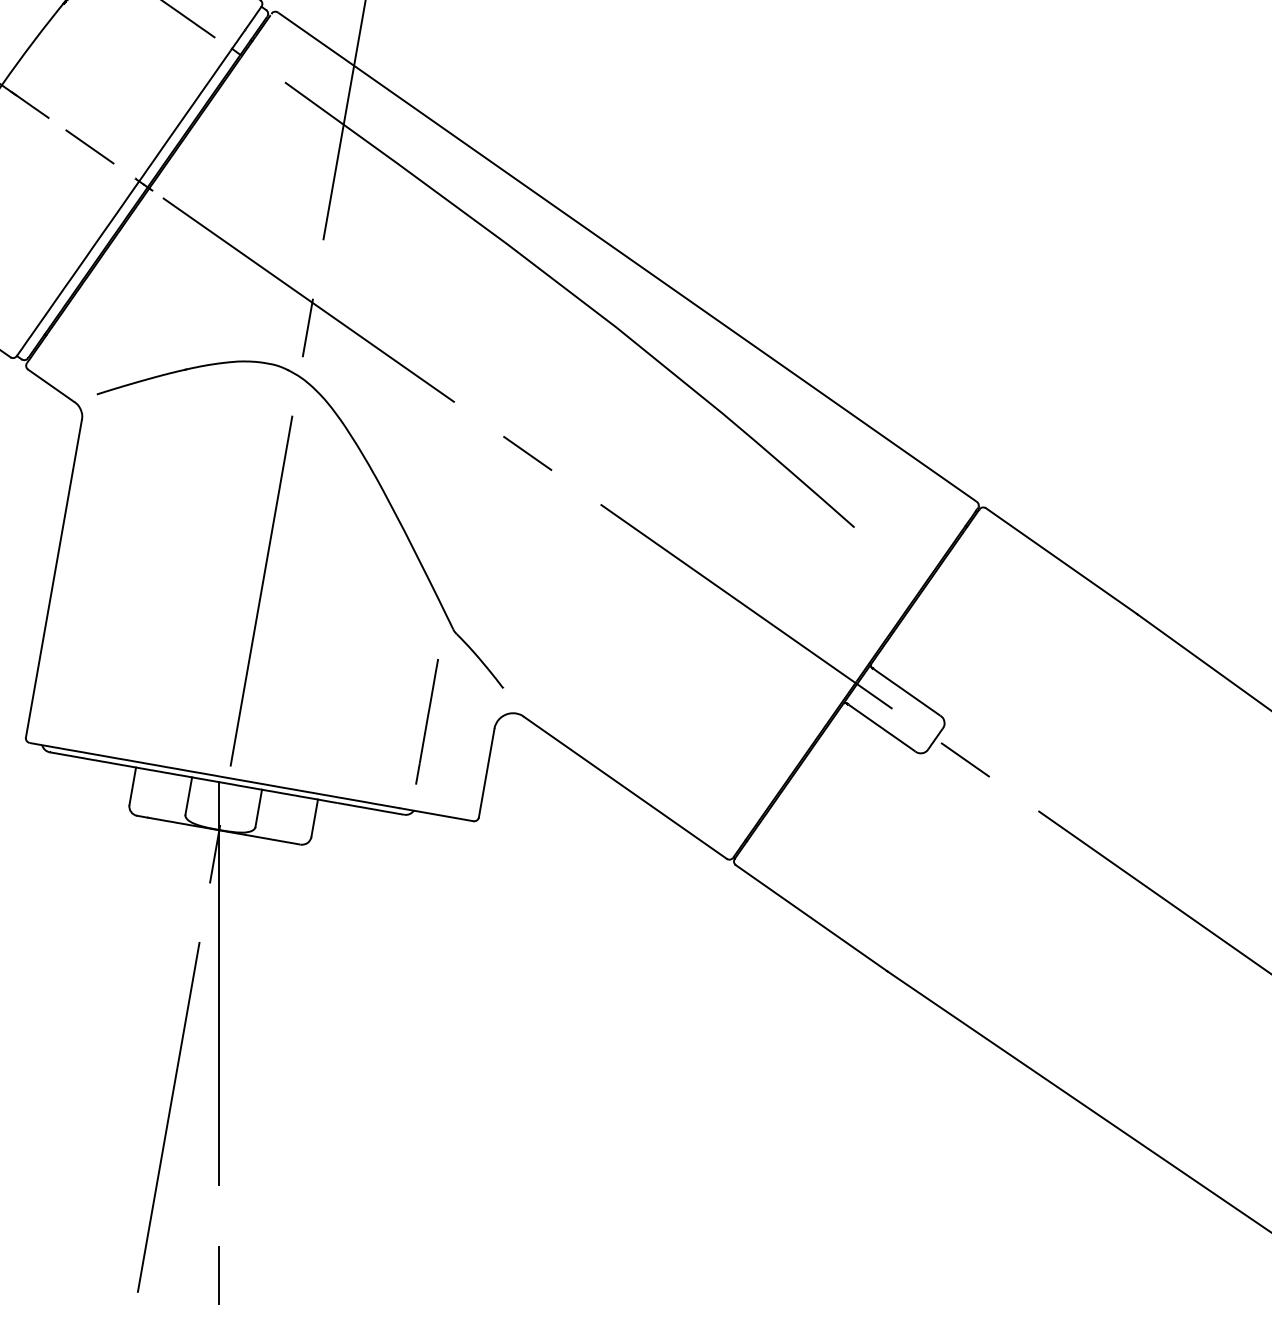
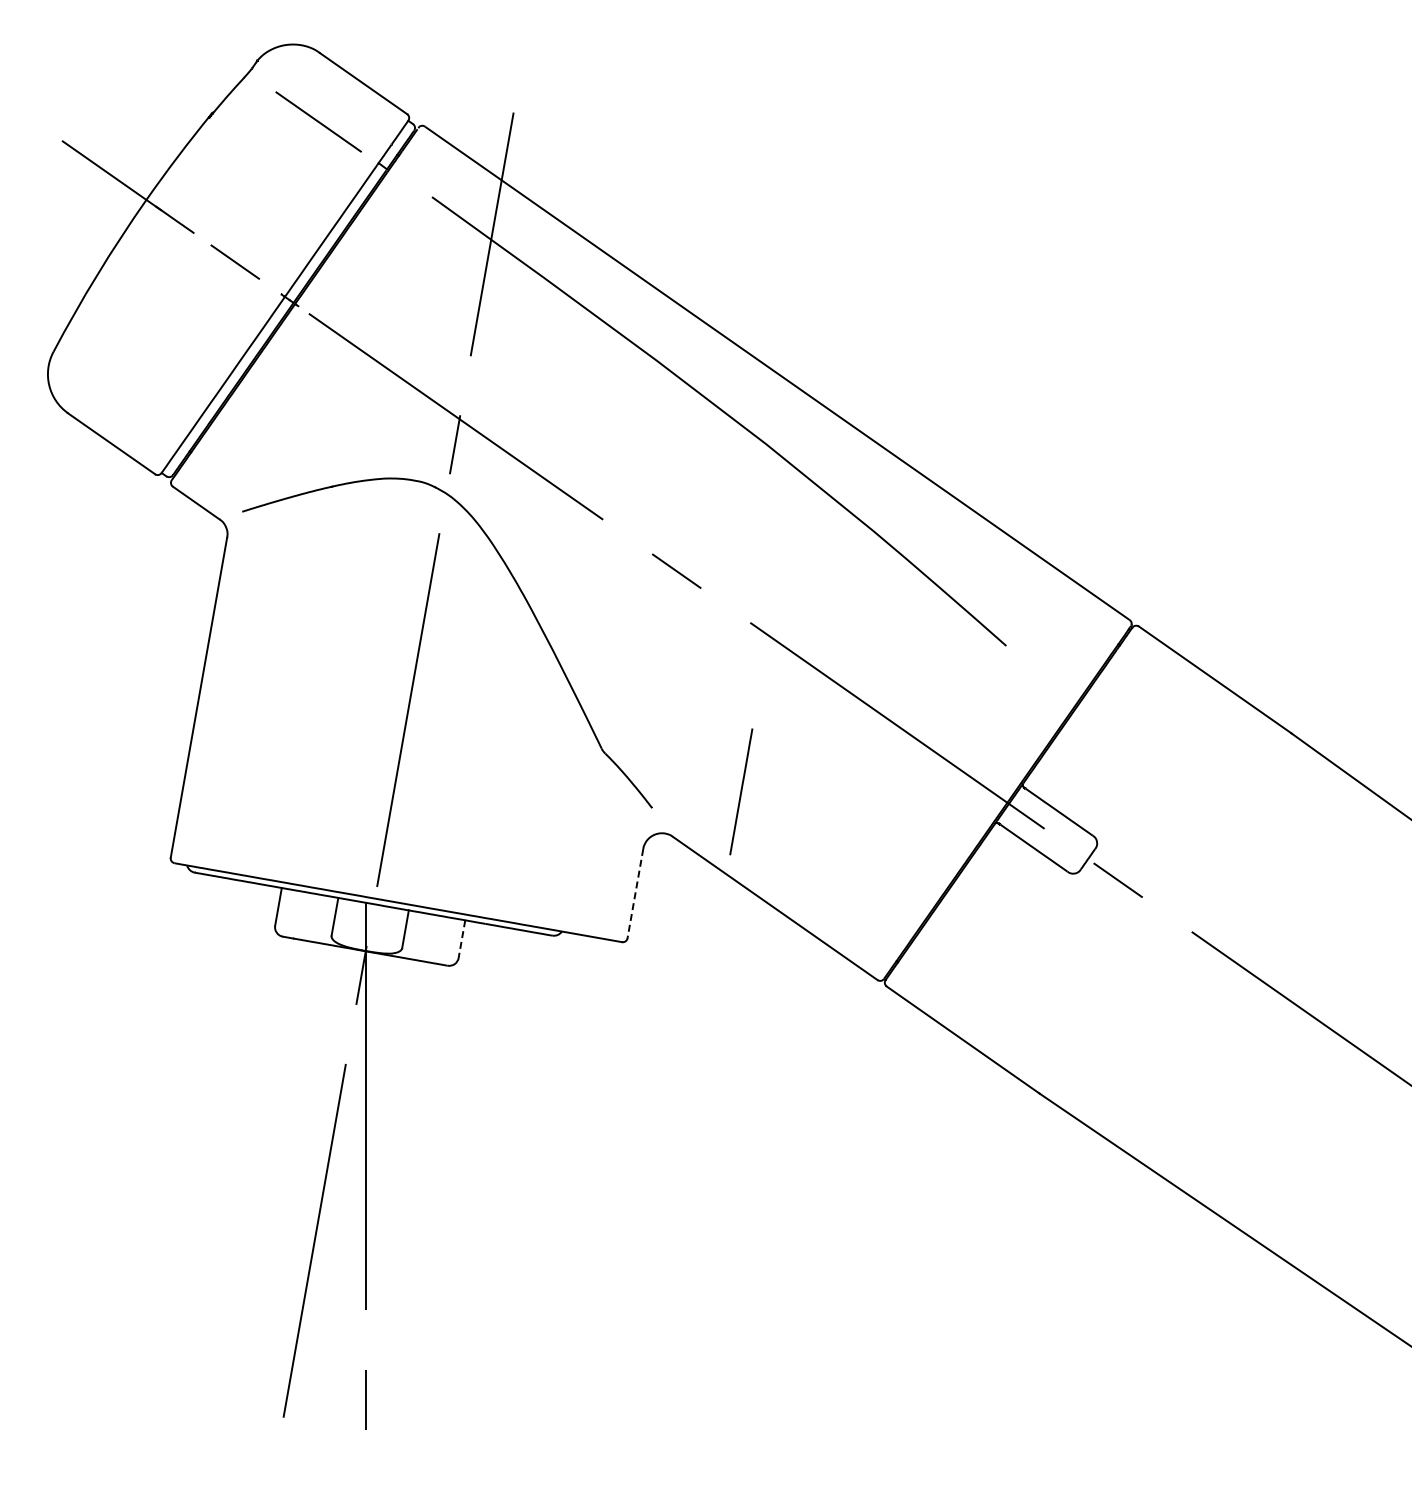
line: (427, 721) -> (741, 791), moved
line: (486, 772) -> (635, 893), solid -> dashed
line: (314, 818) -> (461, 939), solid -> dashed

